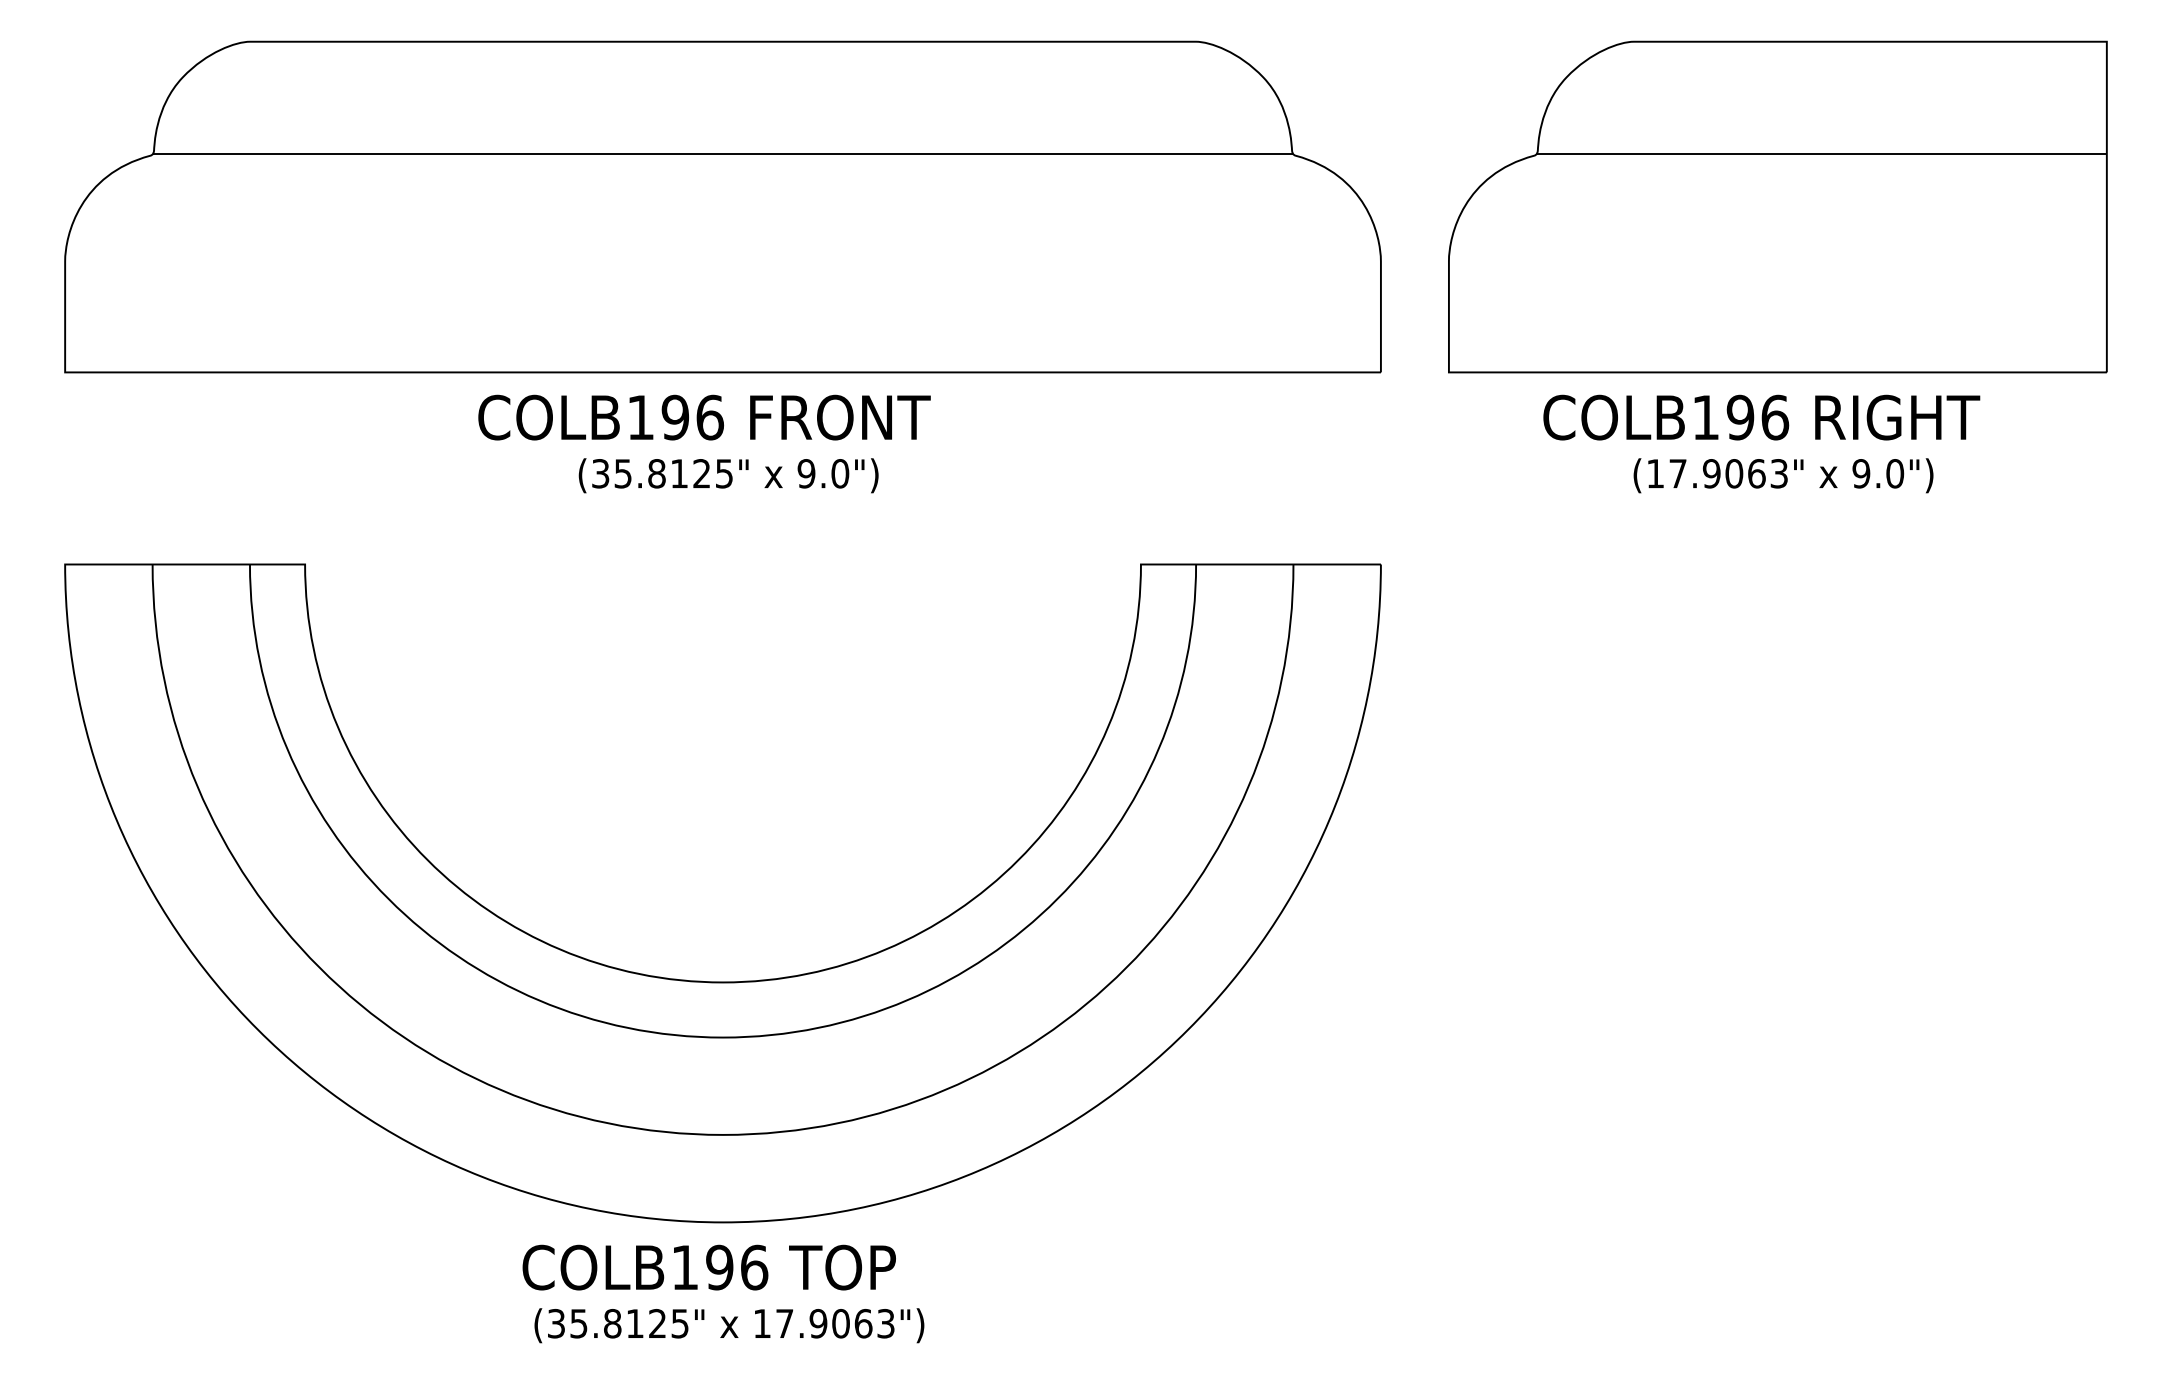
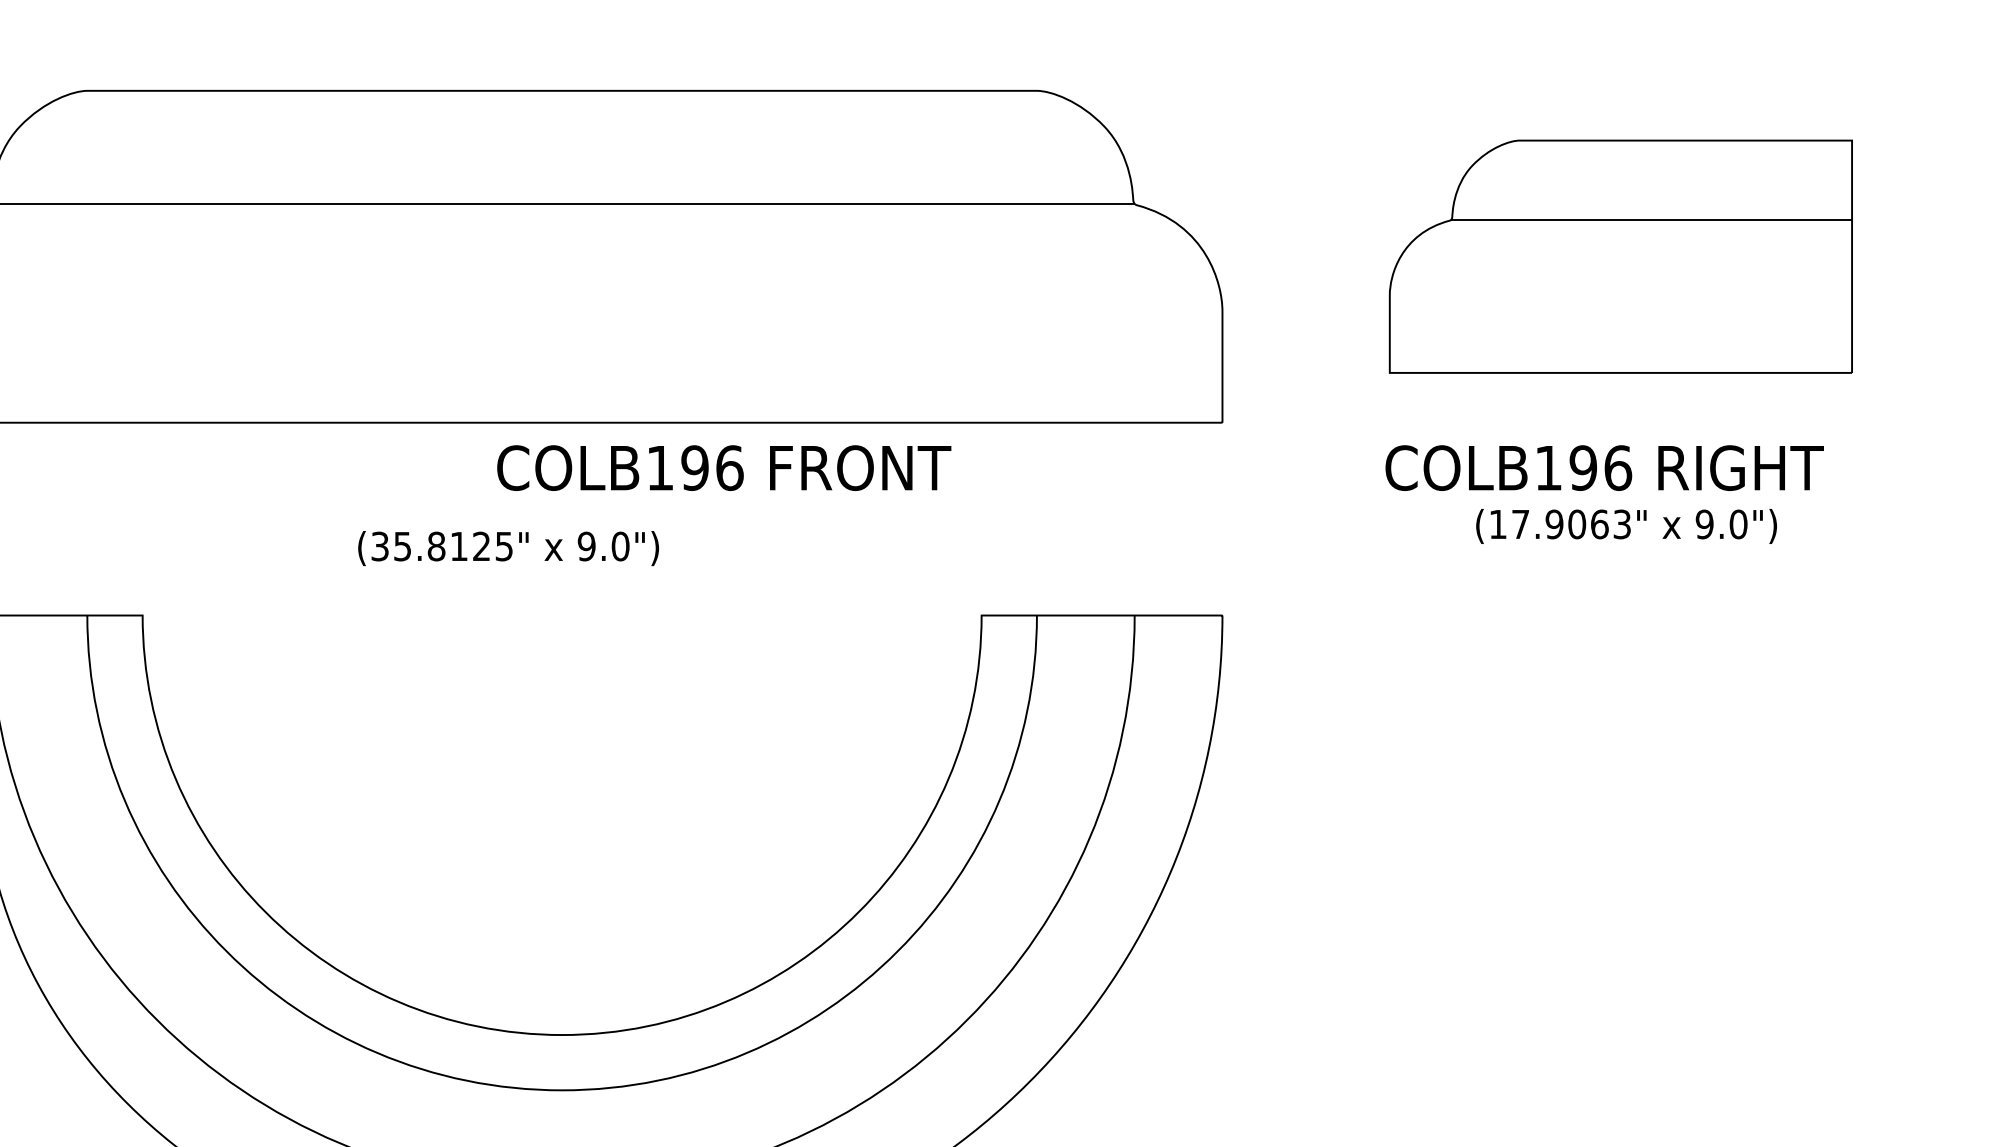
part: (1777, 206) -> (1620, 256), size x0.7
text: (704, 417) -> (724, 467), moved
text: (728, 475) -> (508, 548), moved

